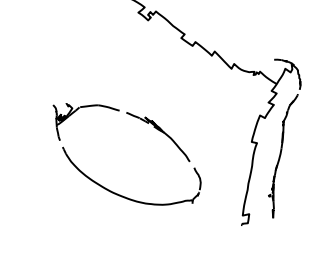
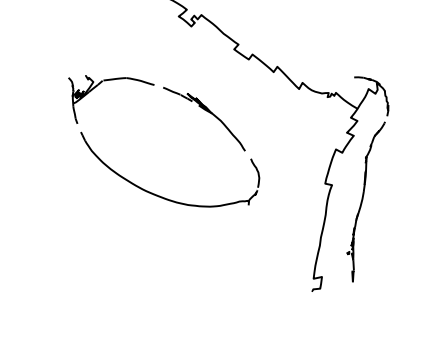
part: (143, 121) -> (185, 99), moved

